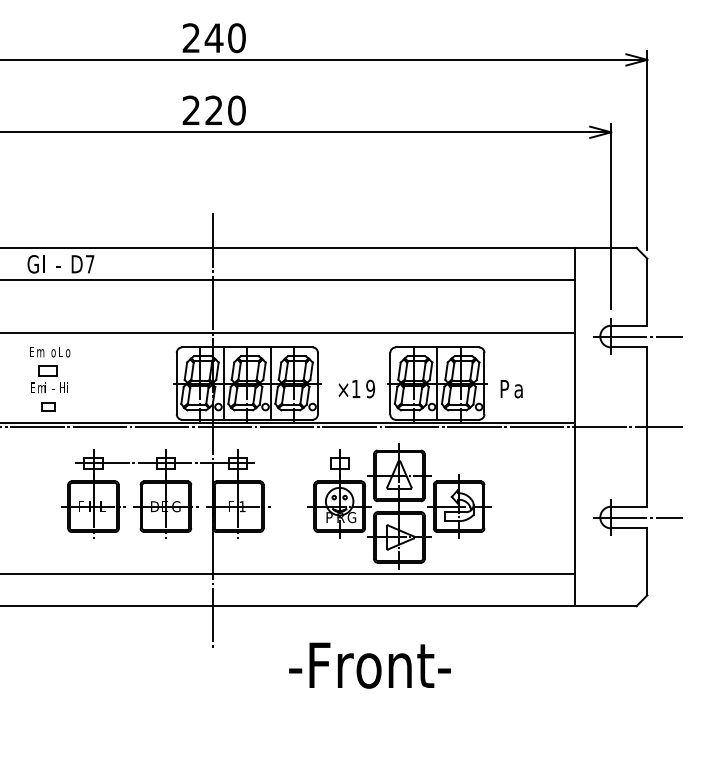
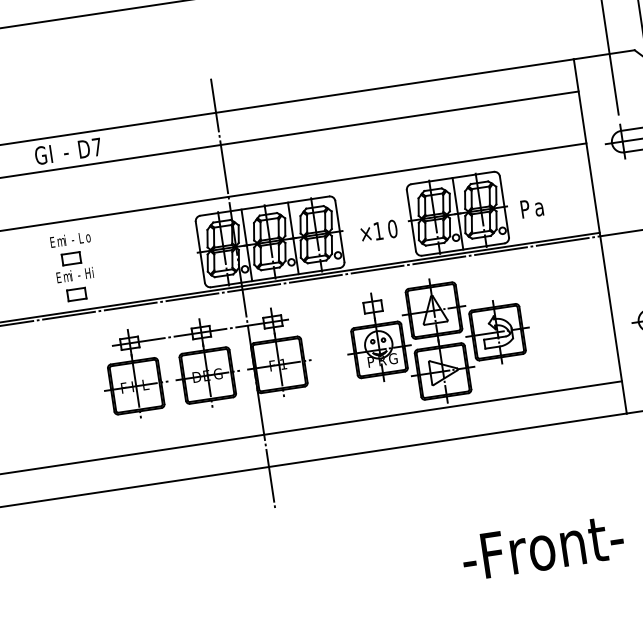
text: (53, 353) -> (74, 240), o -> -
text: (370, 389) -> (392, 229), 9 -> 0
part: (47, 407) -> (76, 295), size x1.43
text: (369, 665) -> (542, 547), moved

